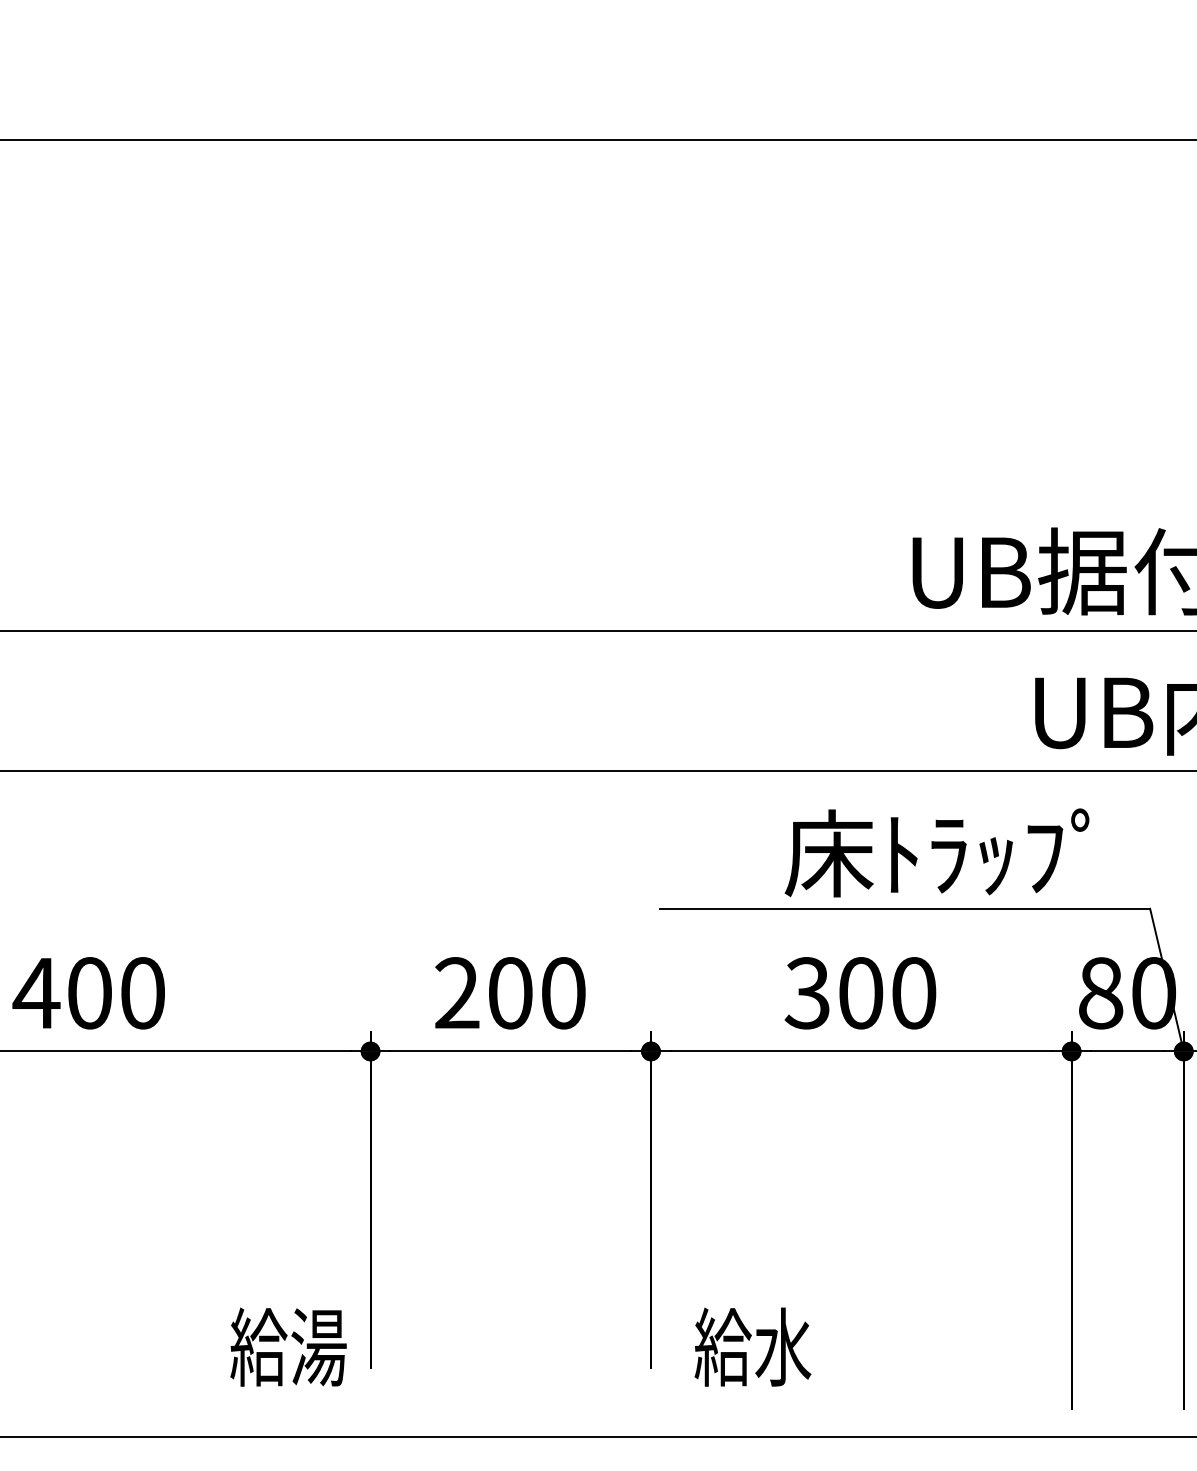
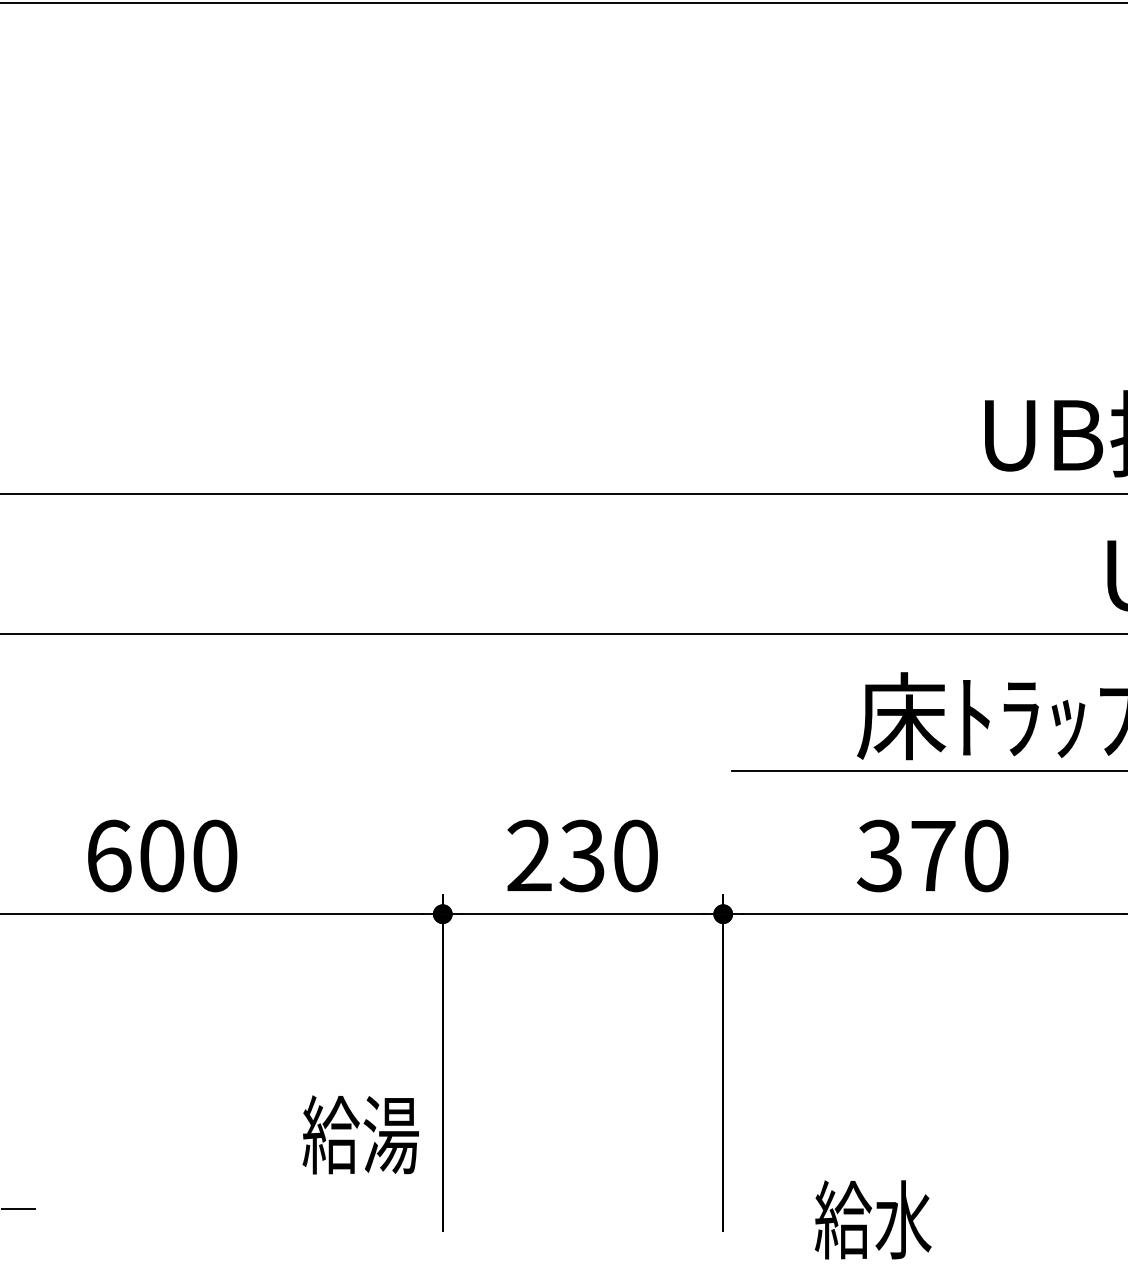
text: (36, 993) -> (108, 856), 400 -> 600
text: (509, 993) -> (581, 856), 200 -> 230
text: (861, 993) -> (933, 856), 300 -> 370
text: (288, 1346) -> (360, 1134), moved
text: (752, 1346) -> (872, 1219), moved

